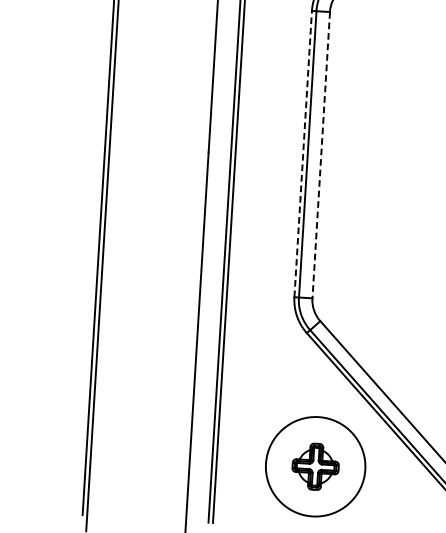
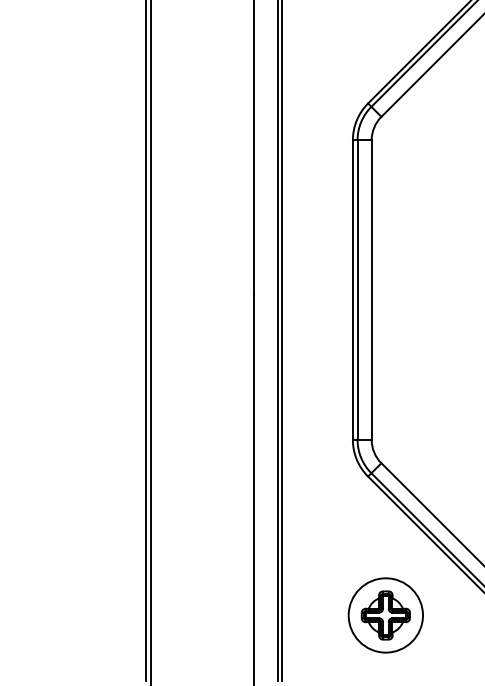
line: (302, 154) -> (352, 290), dashed -> solid
line: (320, 155) -> (371, 290), dashed -> solid
circle: (315, 466) -> (385, 615), size x0.71

